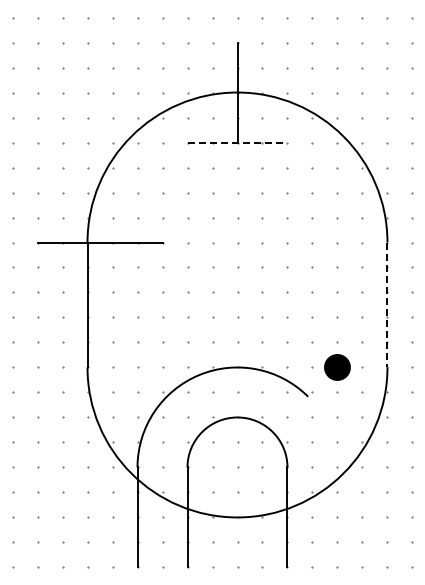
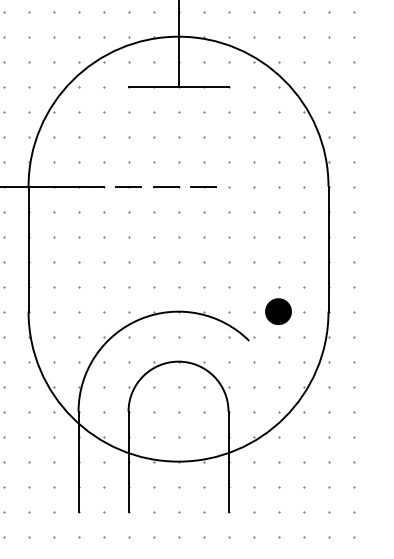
line: (237, 142) -> (178, 86), dashed -> solid
line: (187, 242) -> (128, 186), added
line: (224, 242) -> (165, 186), added
line: (261, 242) -> (202, 186), added
line: (387, 305) -> (328, 249), dashed -> solid

